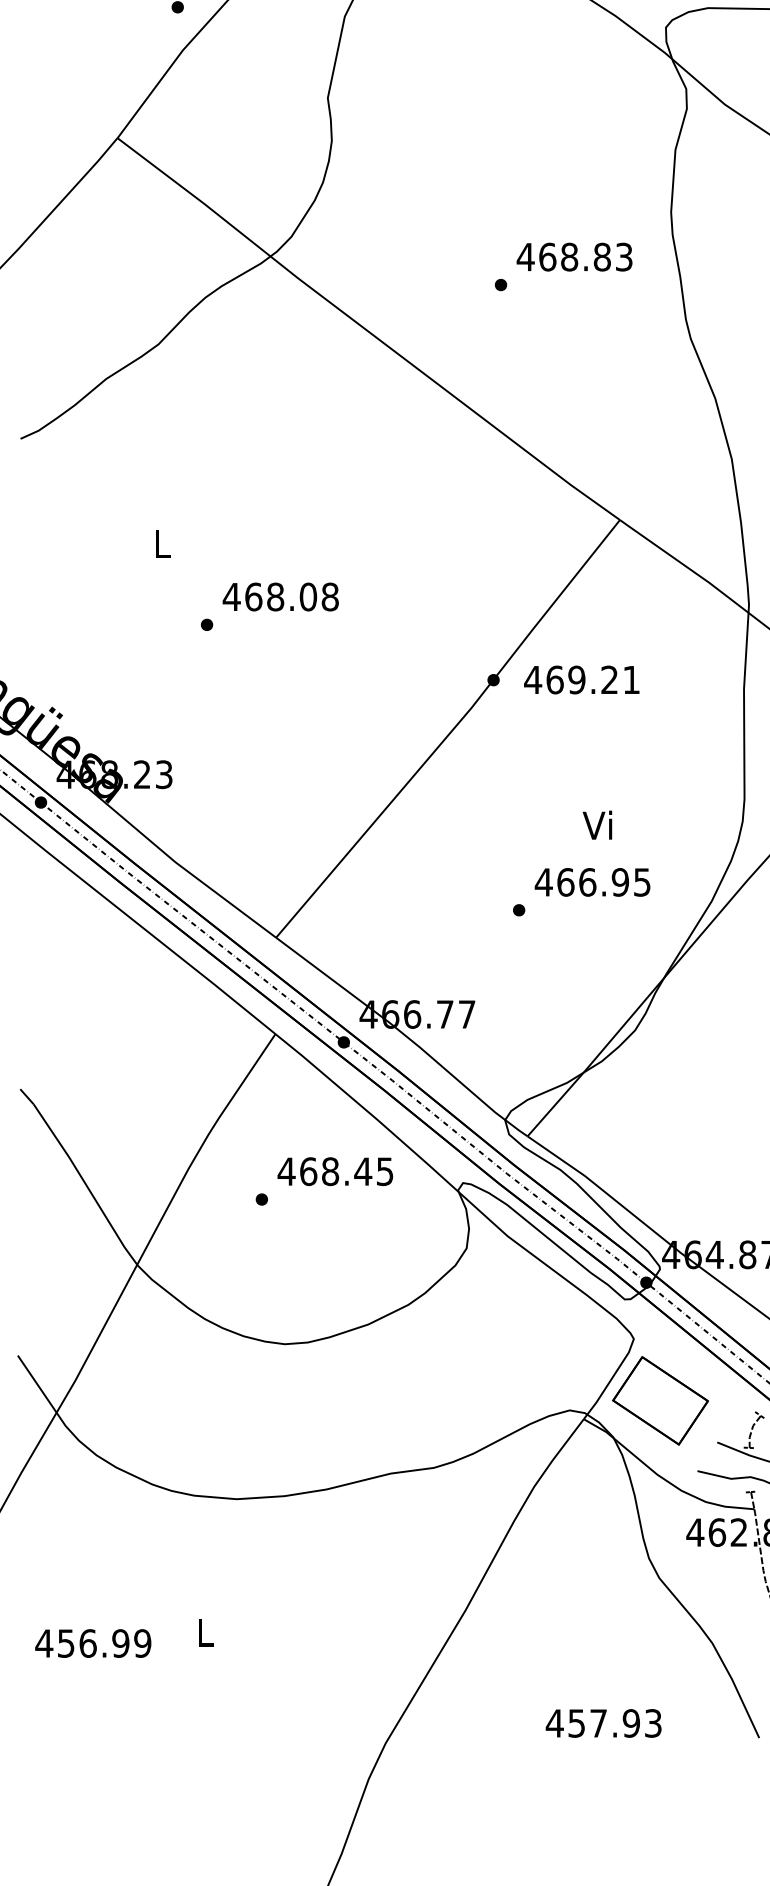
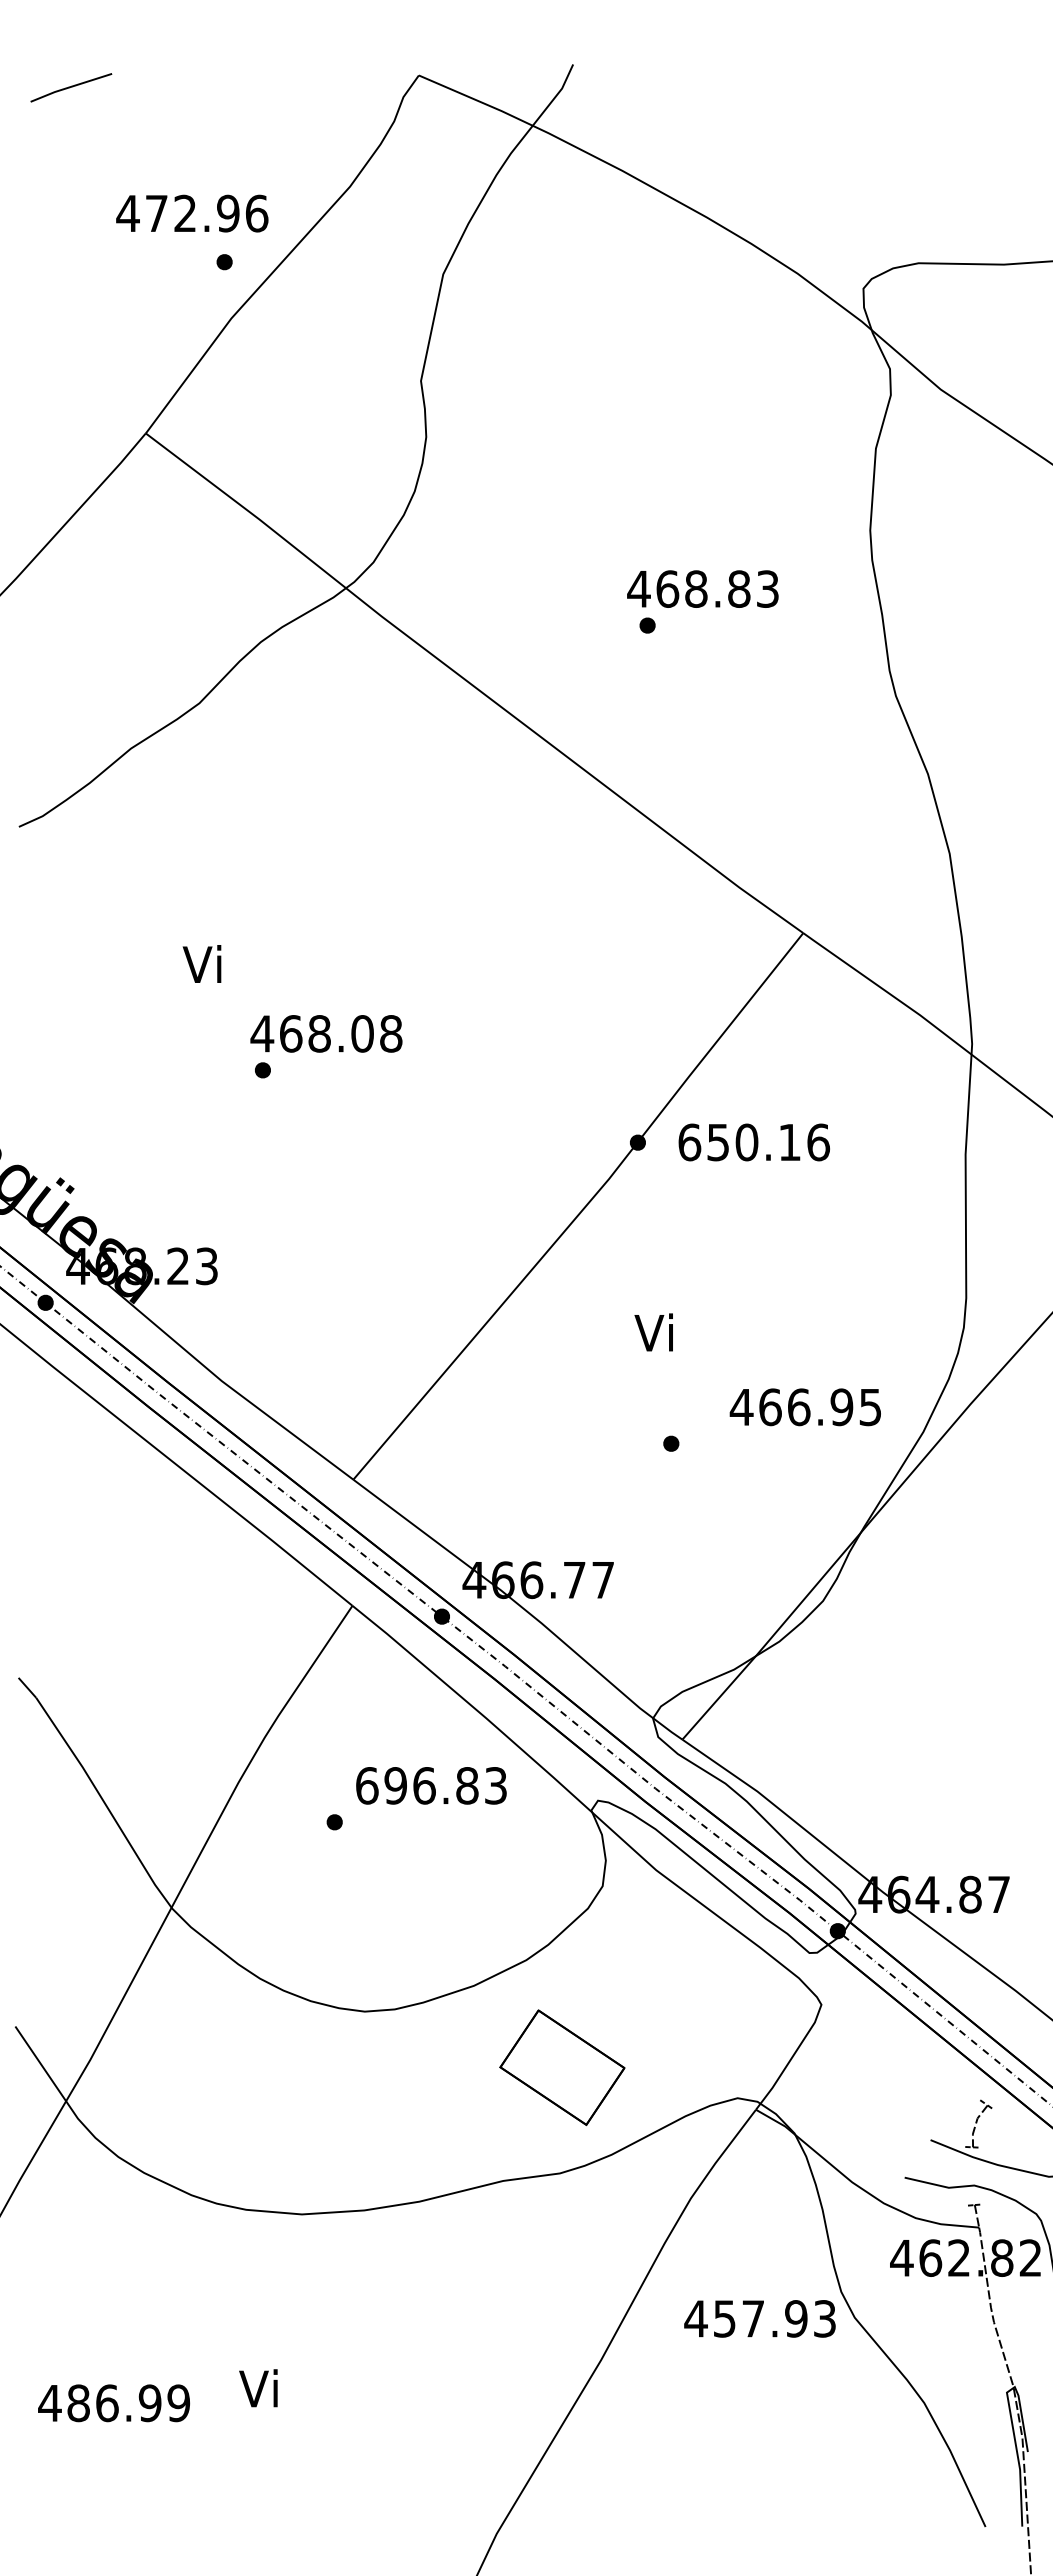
text: (574, 256) -> (702, 588), moved
text: (160, 543) -> (201, 963), L -> Vi
text: (280, 596) -> (326, 1033), moved
text: (581, 680) -> (753, 1142), 469.21 -> 650.16
text: (597, 825) -> (653, 1332), moved
text: (591, 882) -> (804, 1407), moved
text: (335, 1171) -> (430, 1785), 468.45 -> 696.83
part: (660, 1400) -> (562, 2067), moved
text: (203, 1632) -> (258, 2388), L -> Vi
text: (66, 1643) -> (78, 2403), 456.99 -> 486.99
text: (603, 1723) -> (759, 2318), moved

